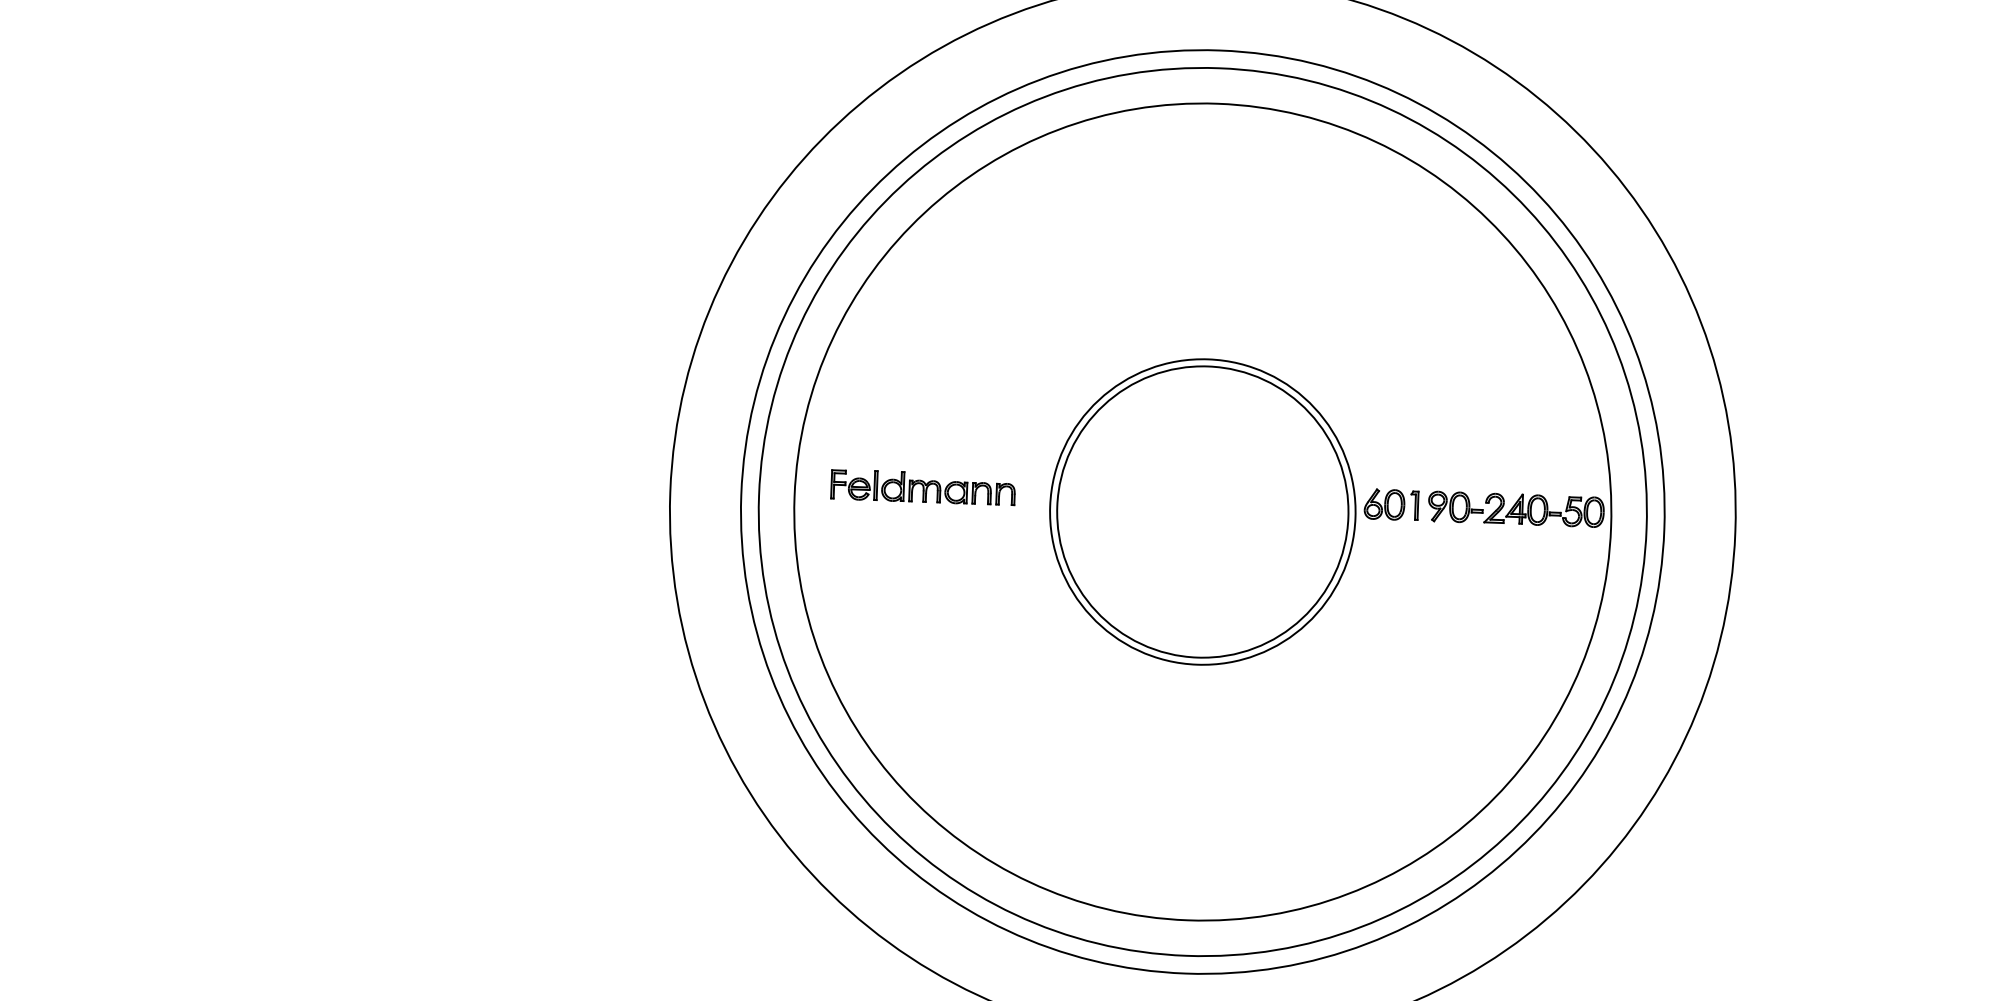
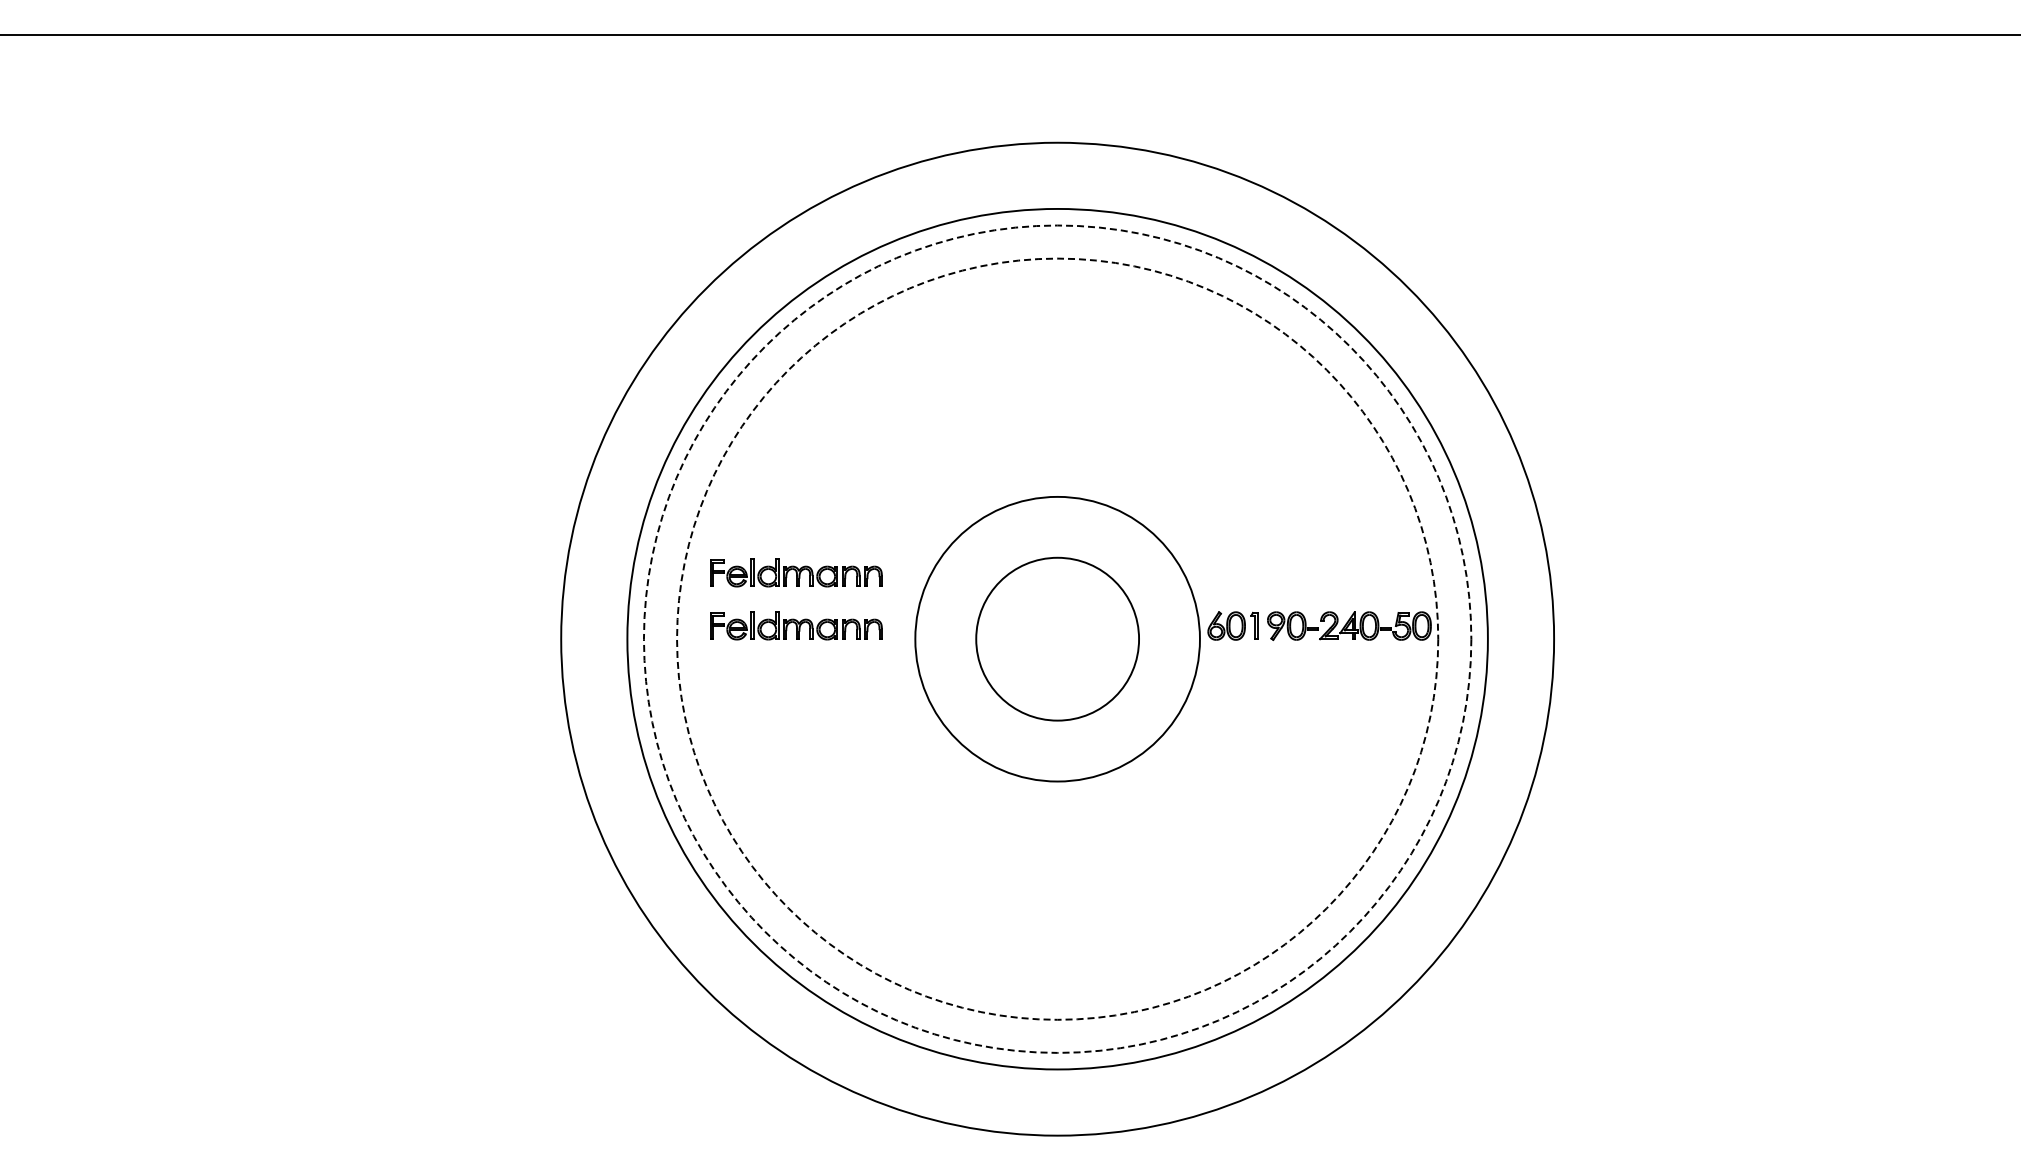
part: (925, 430) -> (796, 572), added
circle: (1202, 511) -> (1057, 638), size x0.6
circle: (1202, 511) -> (1057, 638), solid -> dashed
circle: (1202, 511) -> (1057, 638), solid -> dashed

